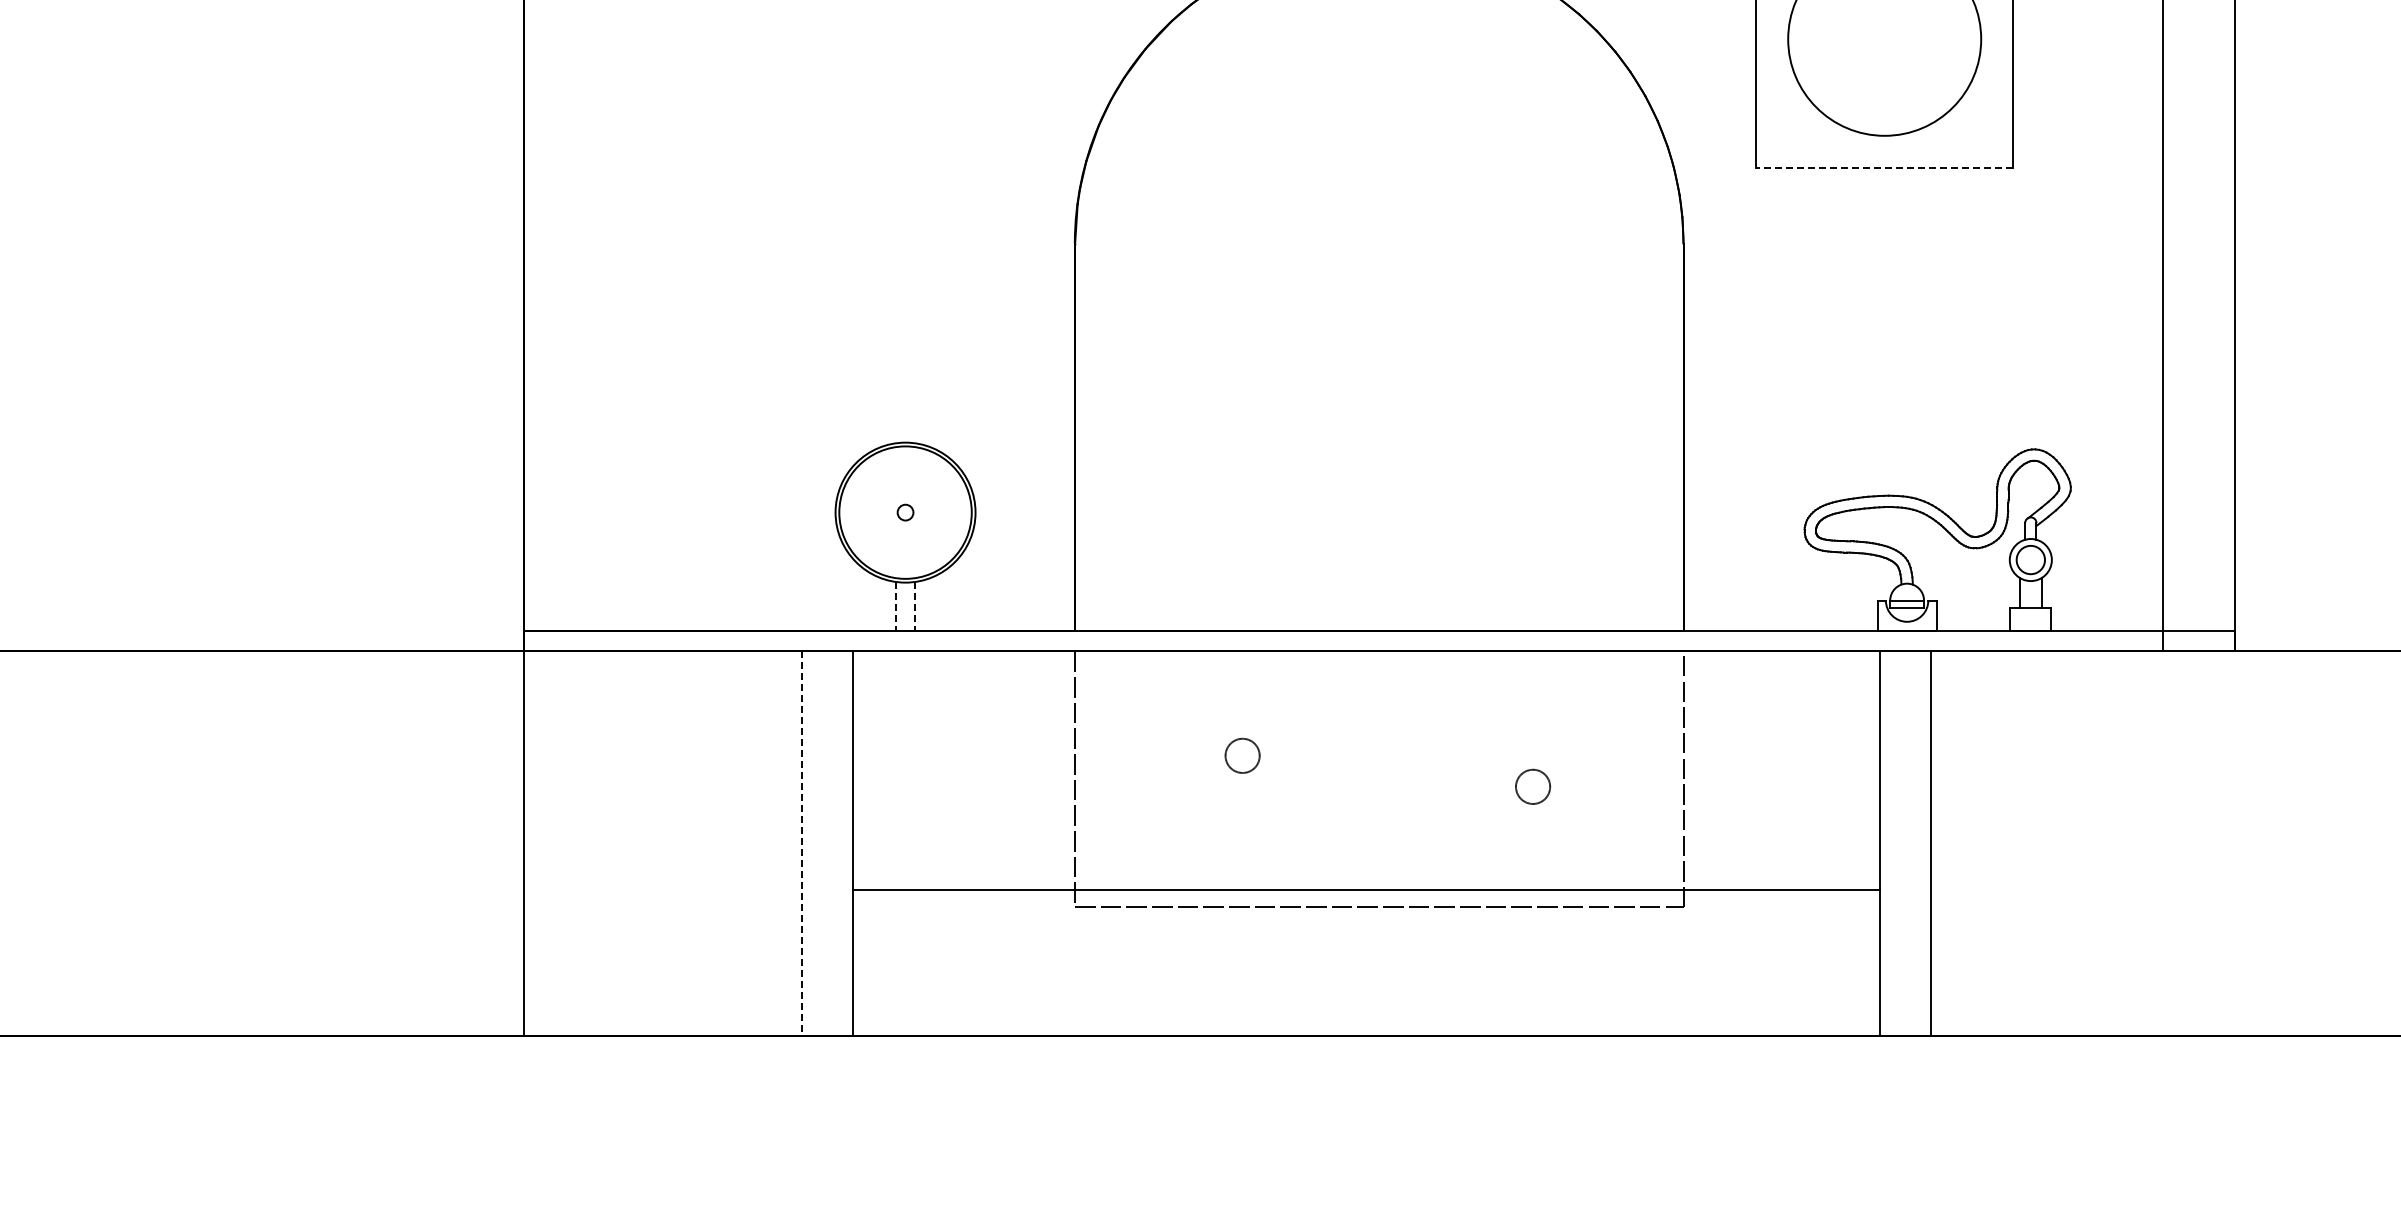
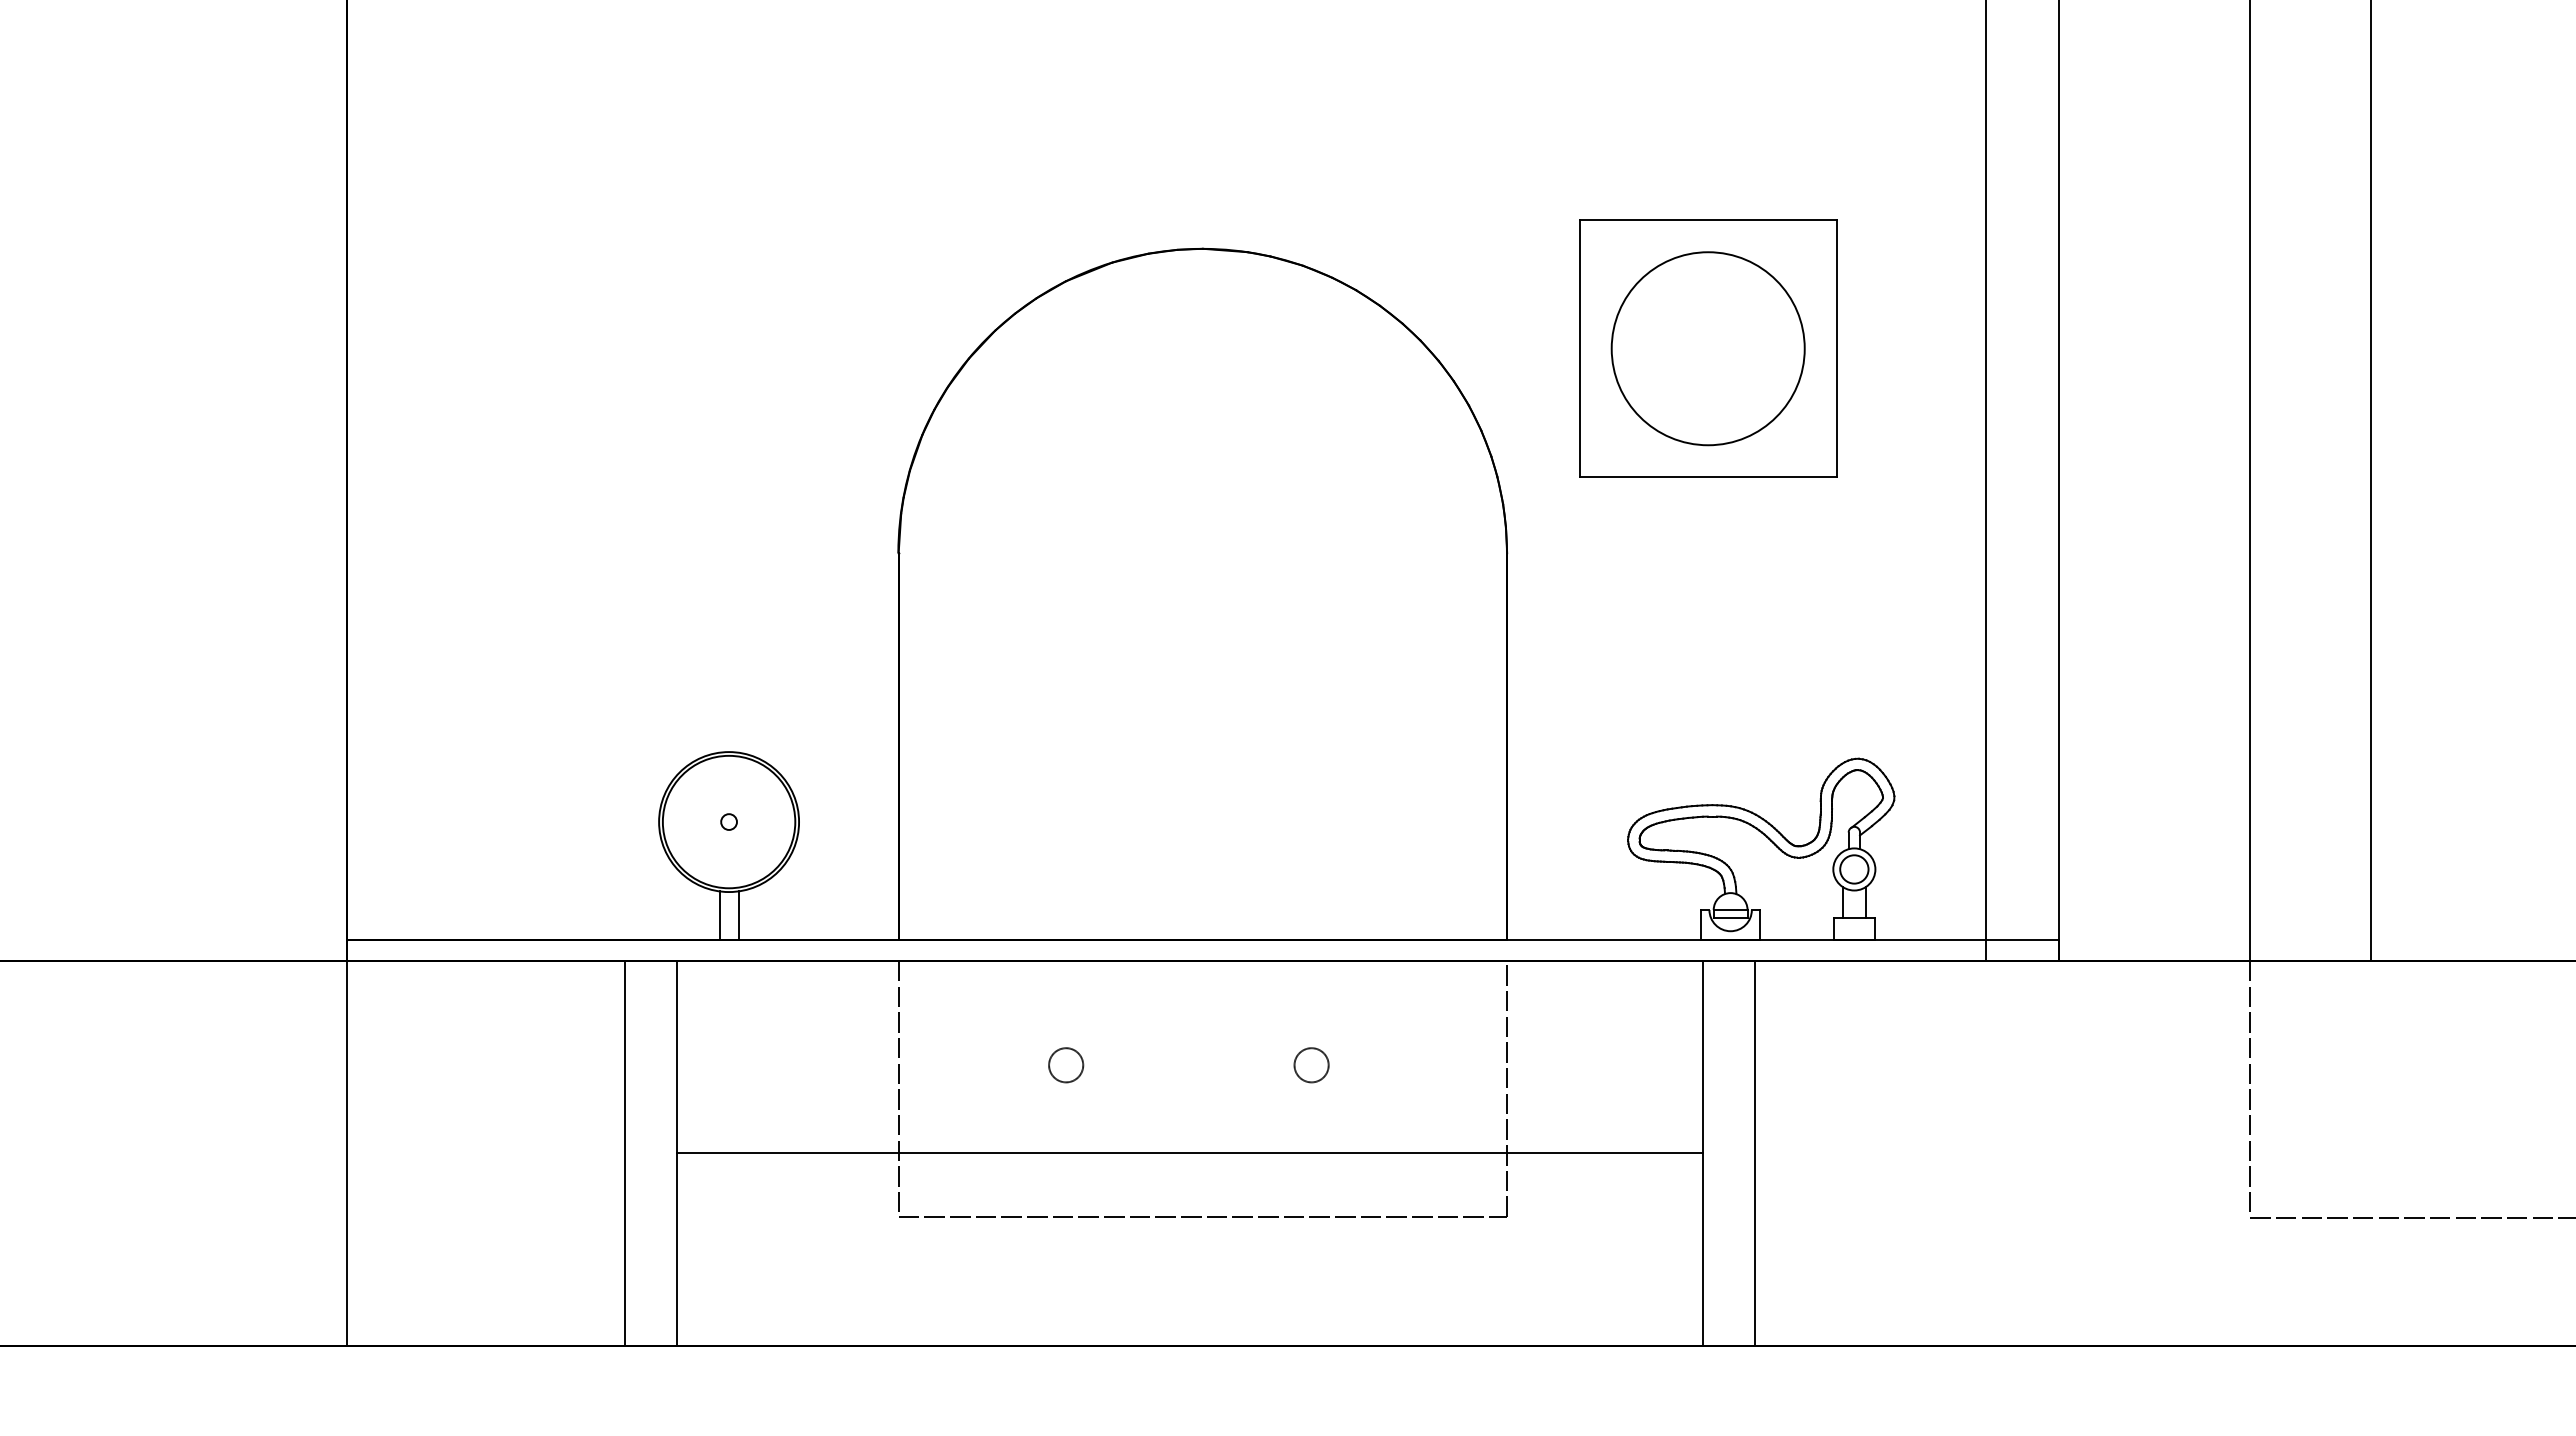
line: (1883, 168) -> (1707, 477), dashed -> solid
line: (895, 607) -> (719, 916), dashed -> solid
line: (914, 607) -> (738, 916), dashed -> solid
circle: (1532, 787) -> (1311, 1065), moved
line: (801, 844) -> (625, 1153), dashed -> solid
line: (1365, 890) -> (1189, 1153), moved

